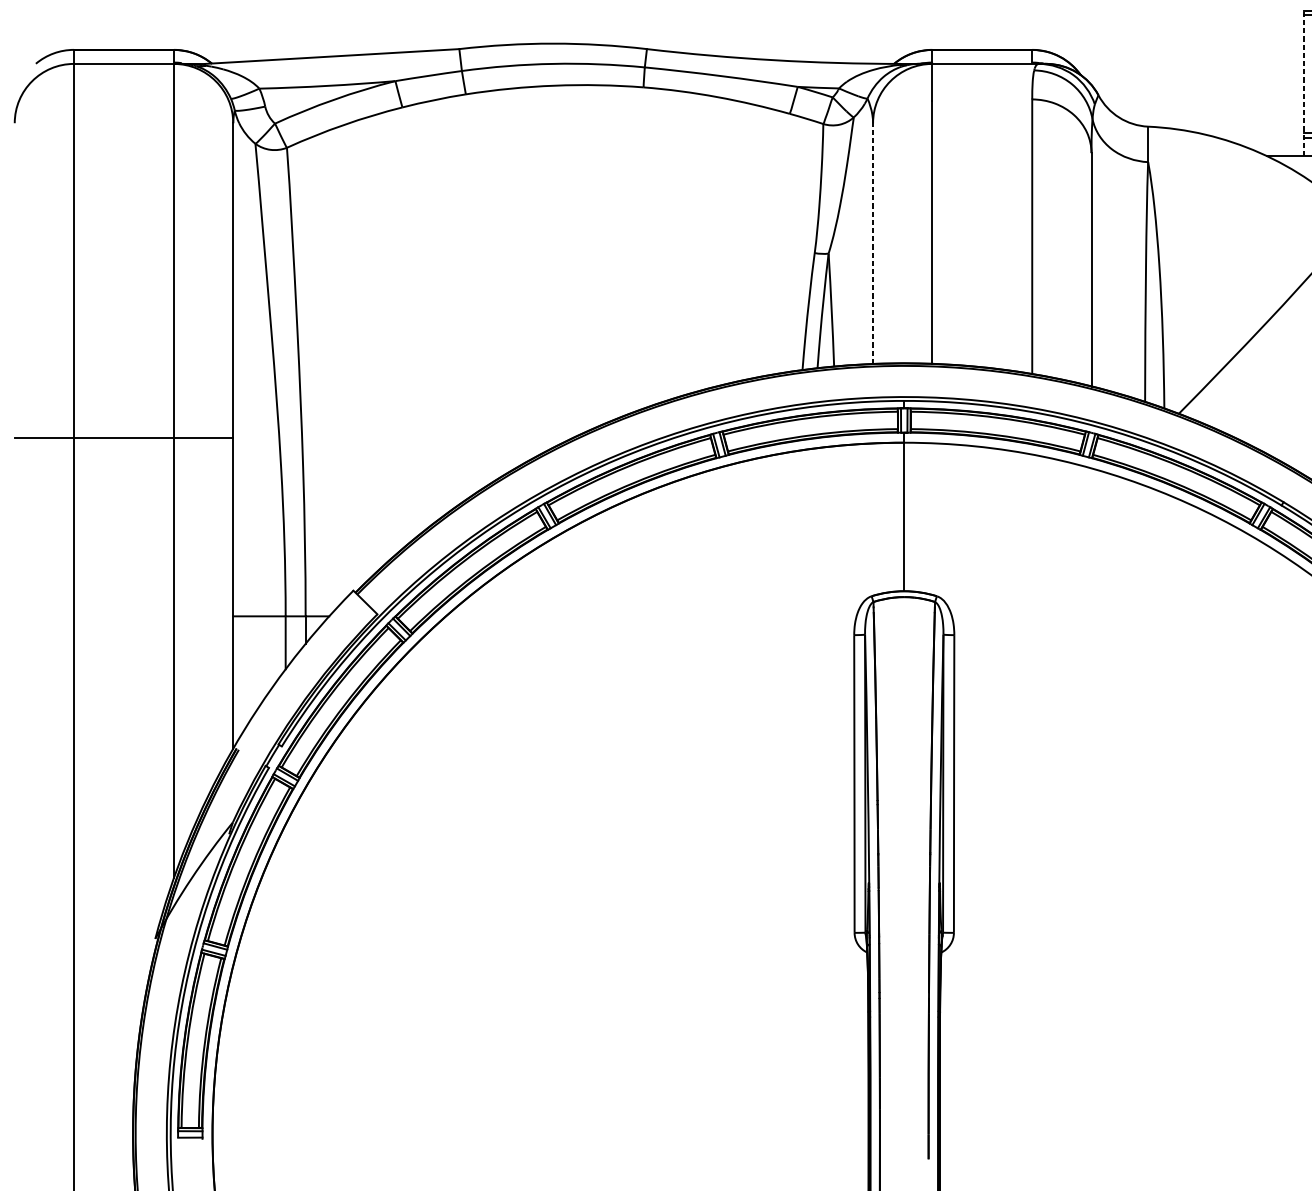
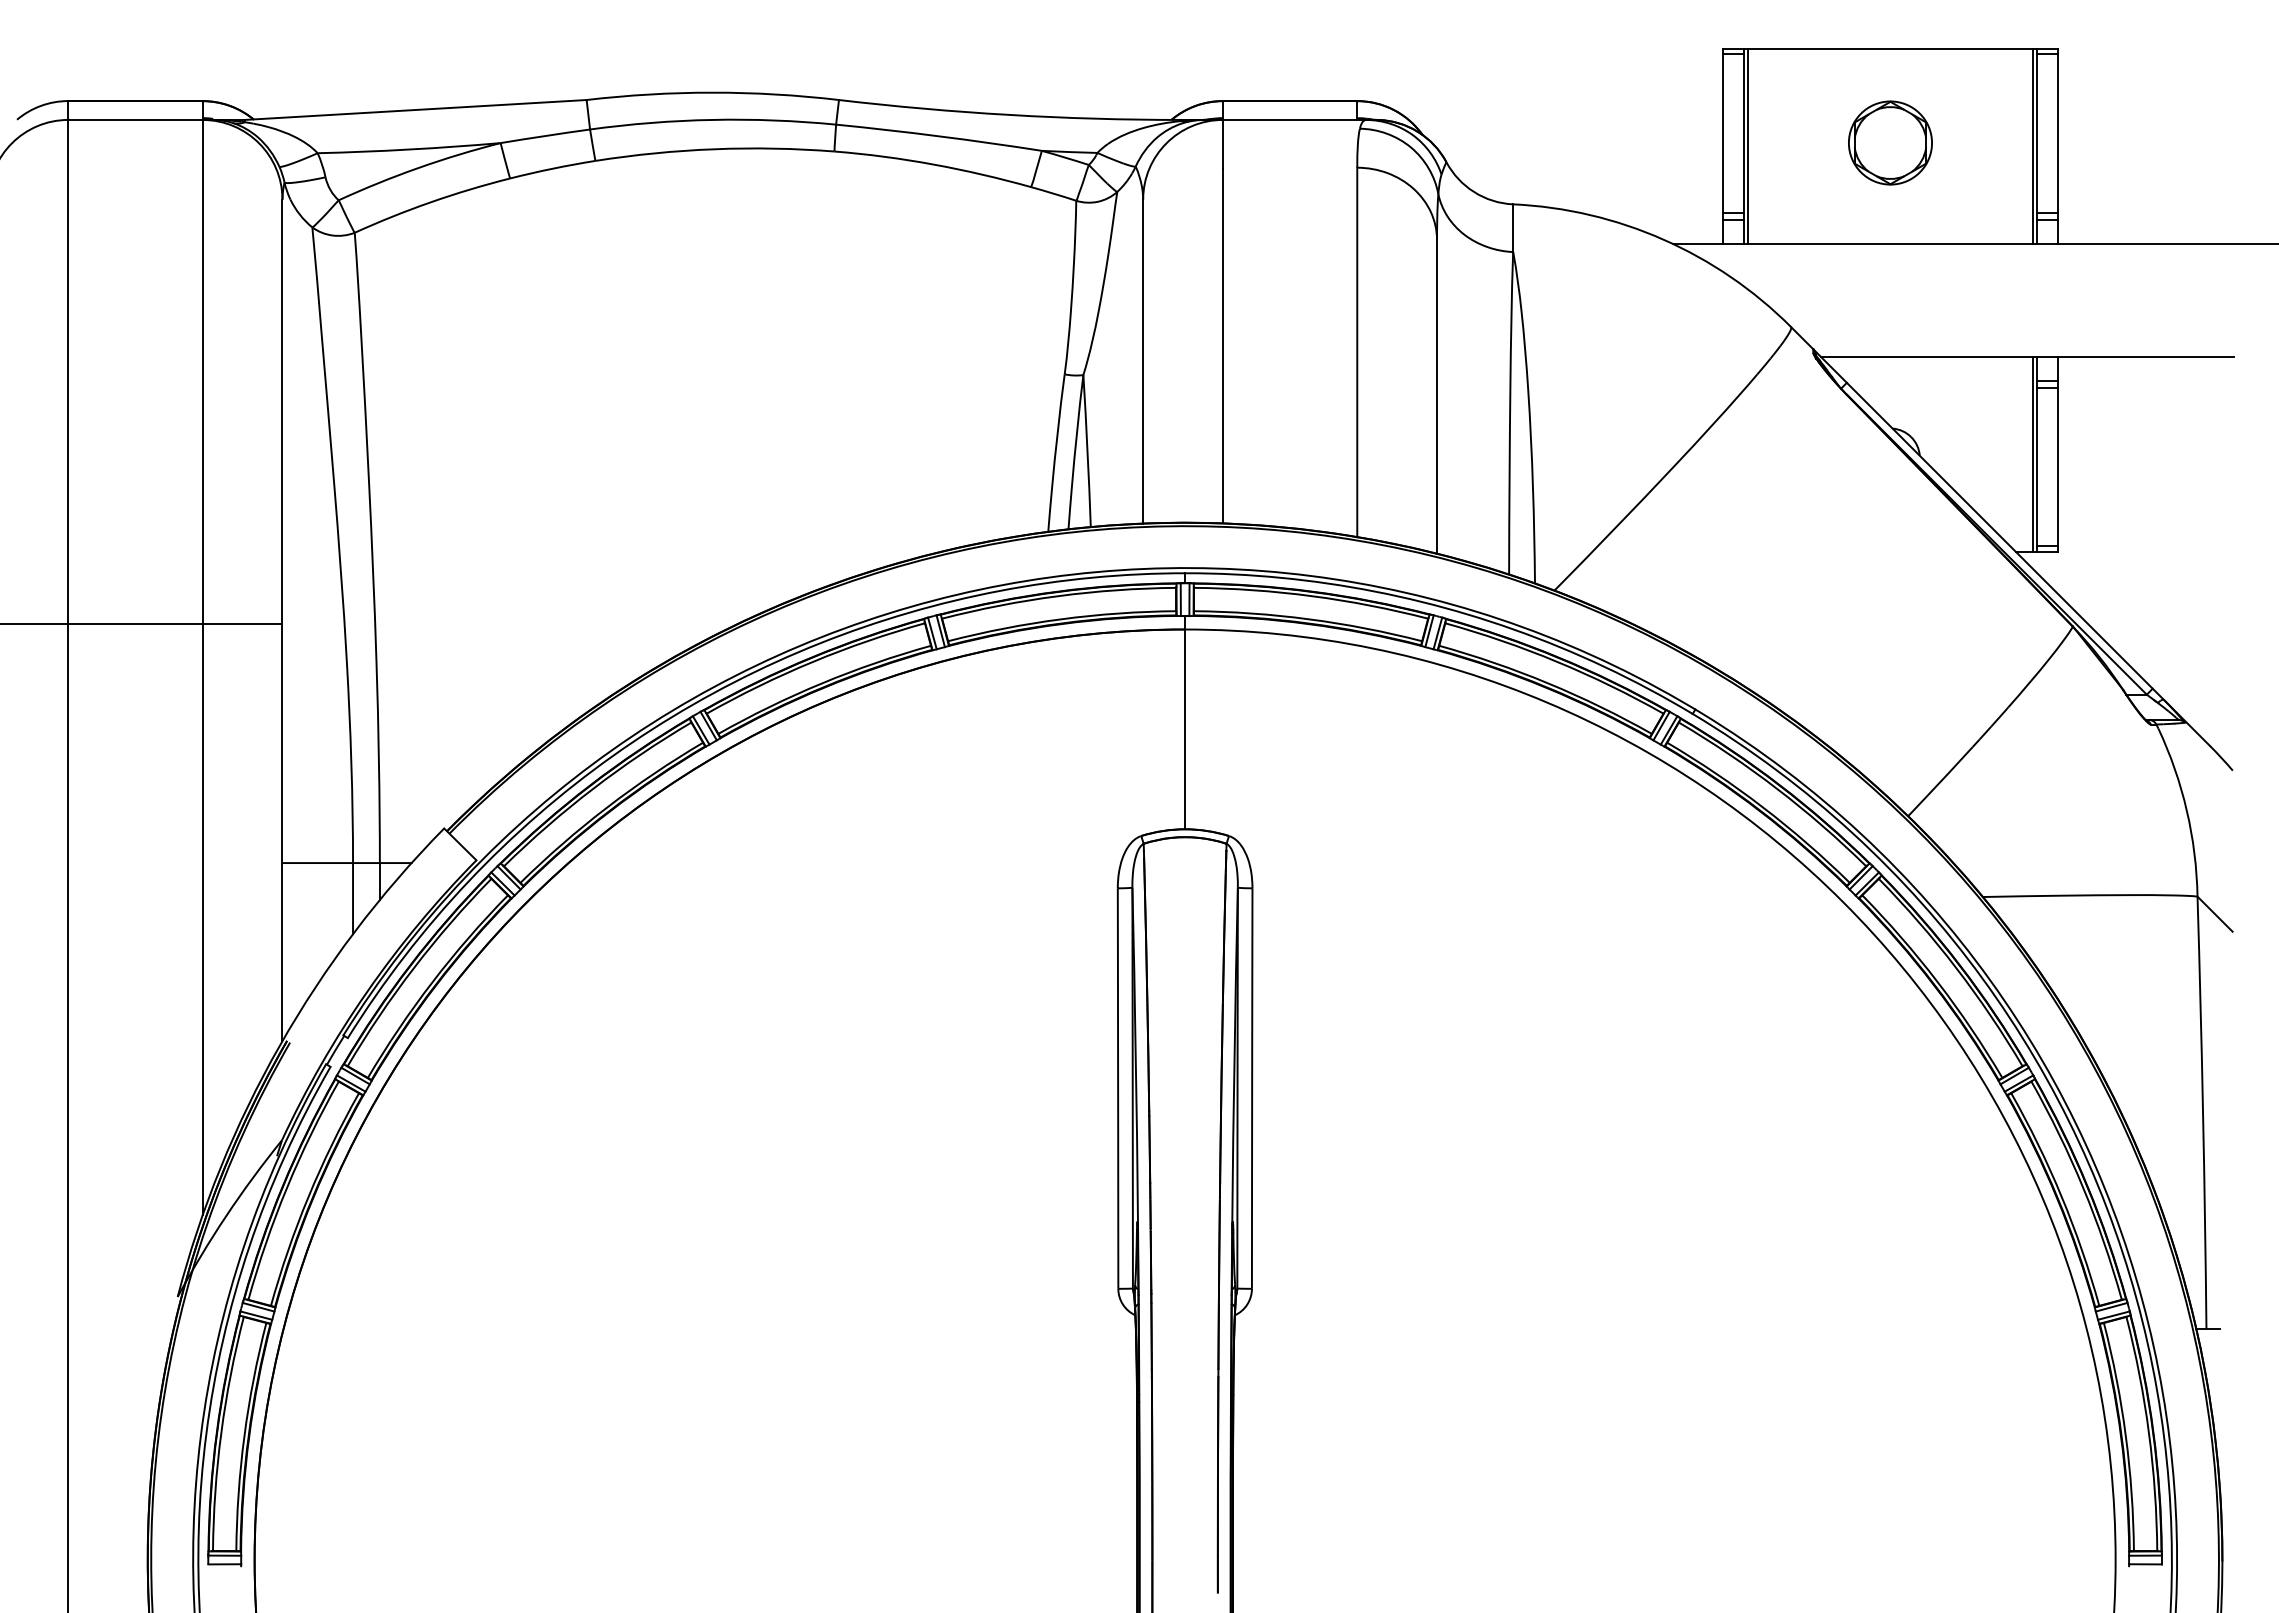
line: (1303, 83) -> (1722, 146), dashed -> solid
line: (873, 243) -> (1143, 361), dashed -> solid

